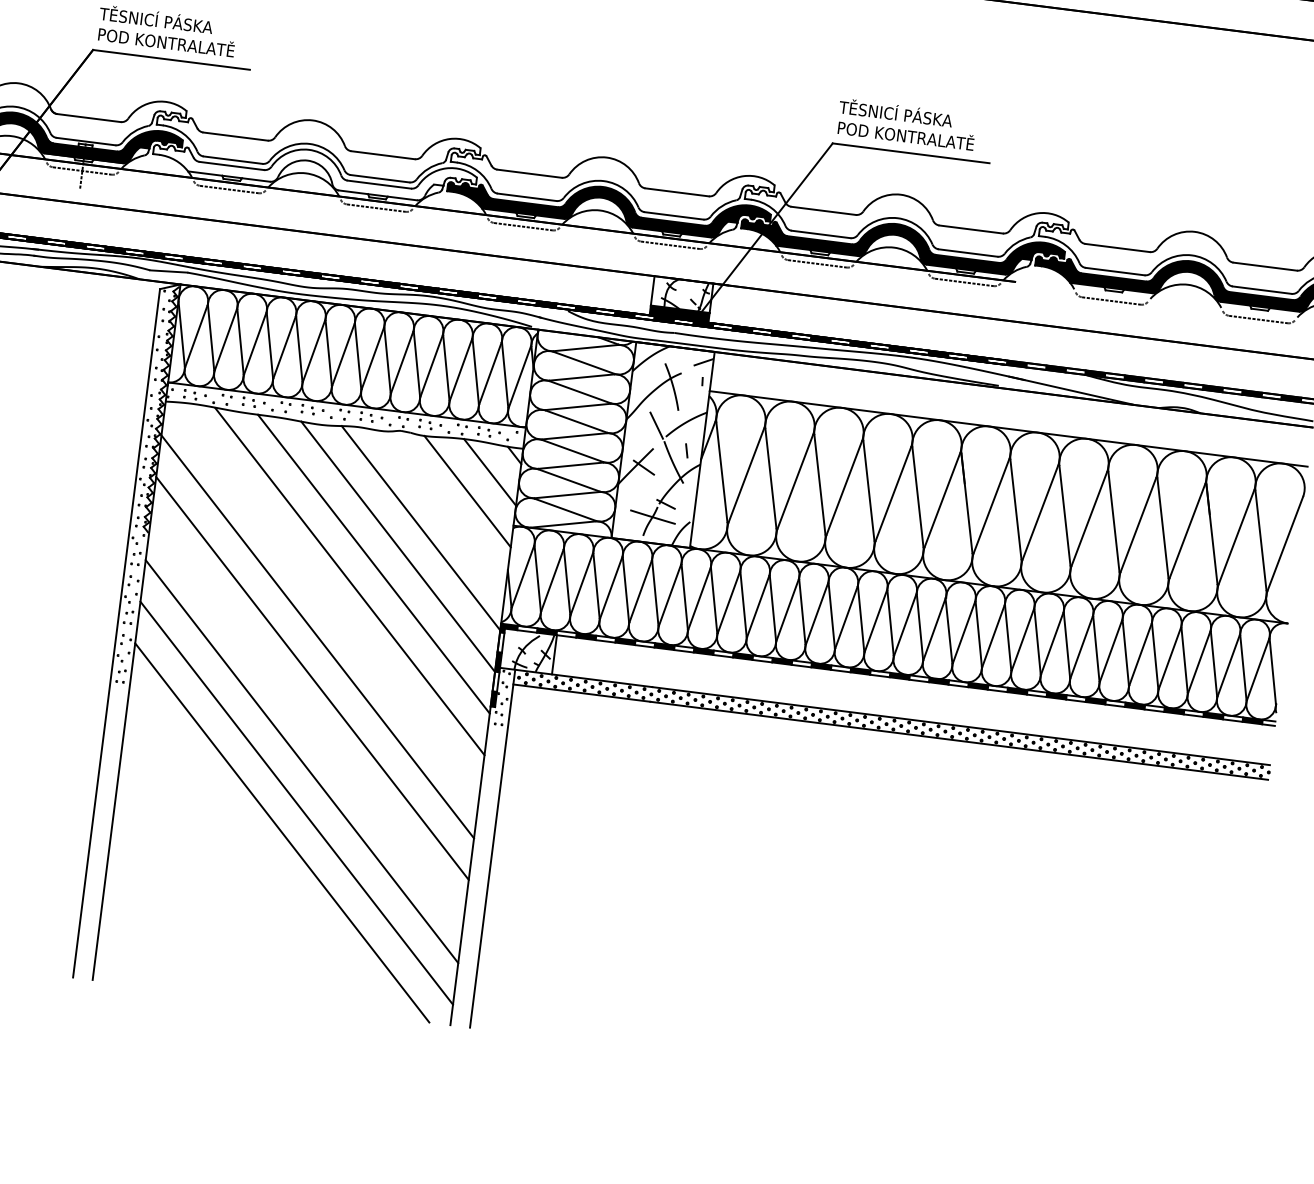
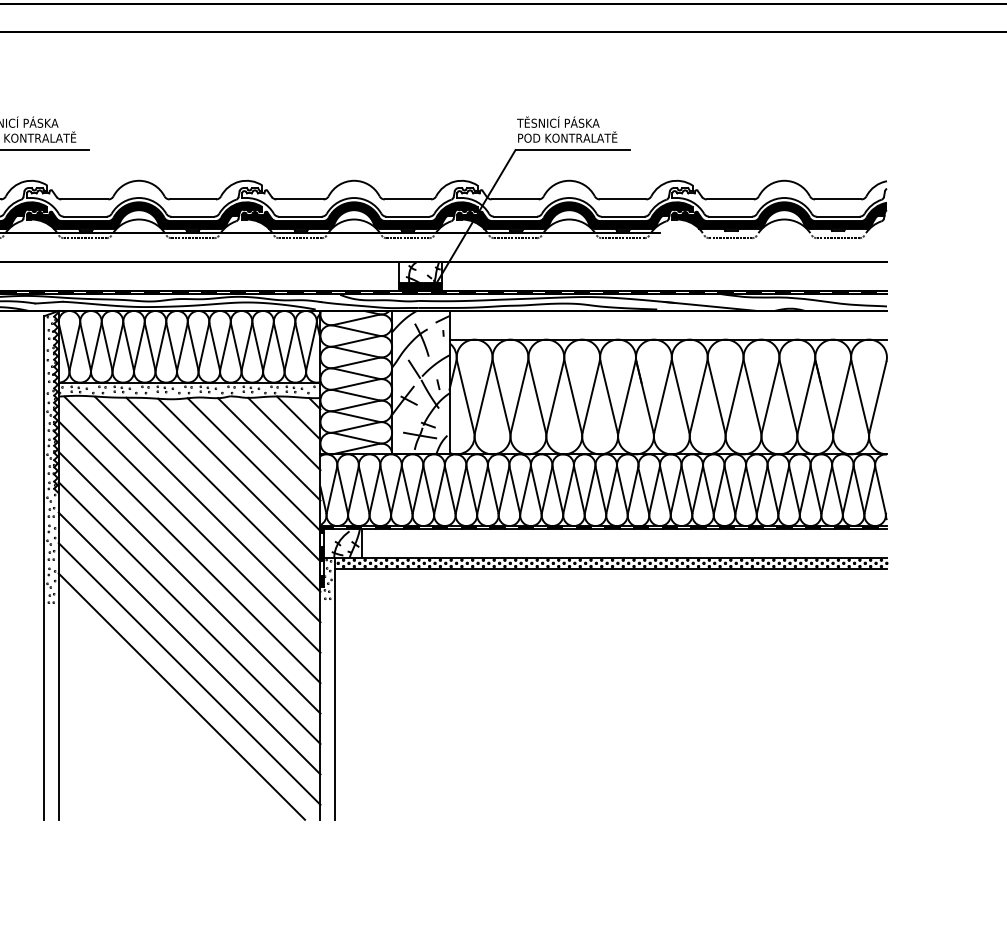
fill: (314, 168) -> (144, 215), added
line: (444, 510) -> (269, 449), added
line: (326, 599) -> (192, 524), added
line: (307, 719) -> (189, 612), added

